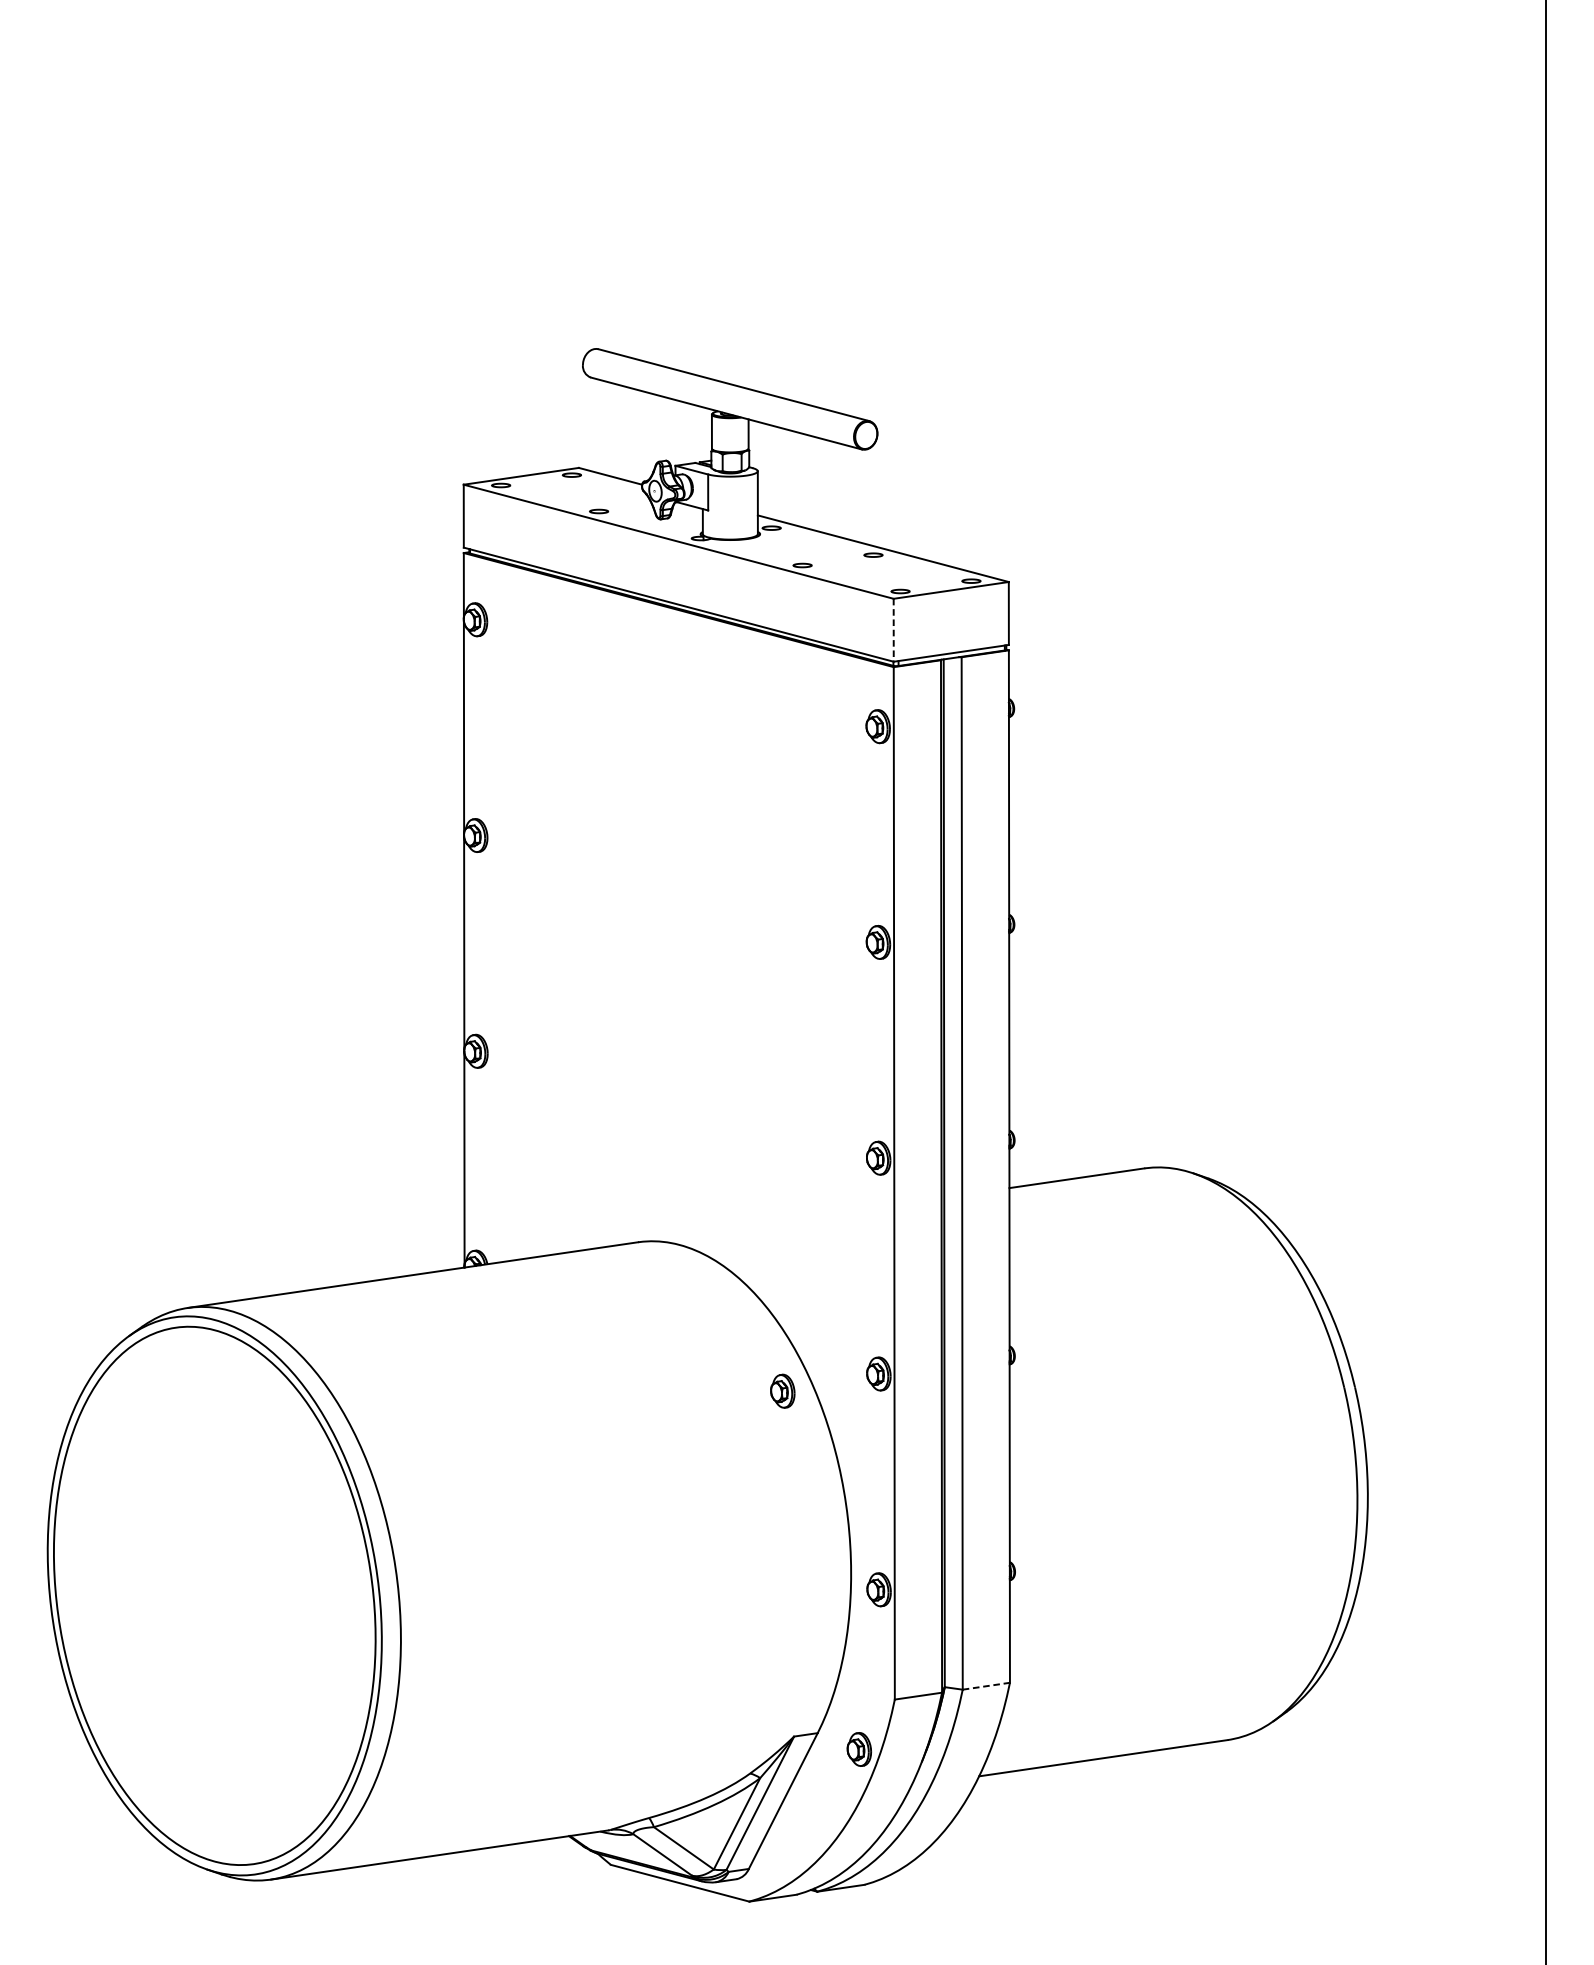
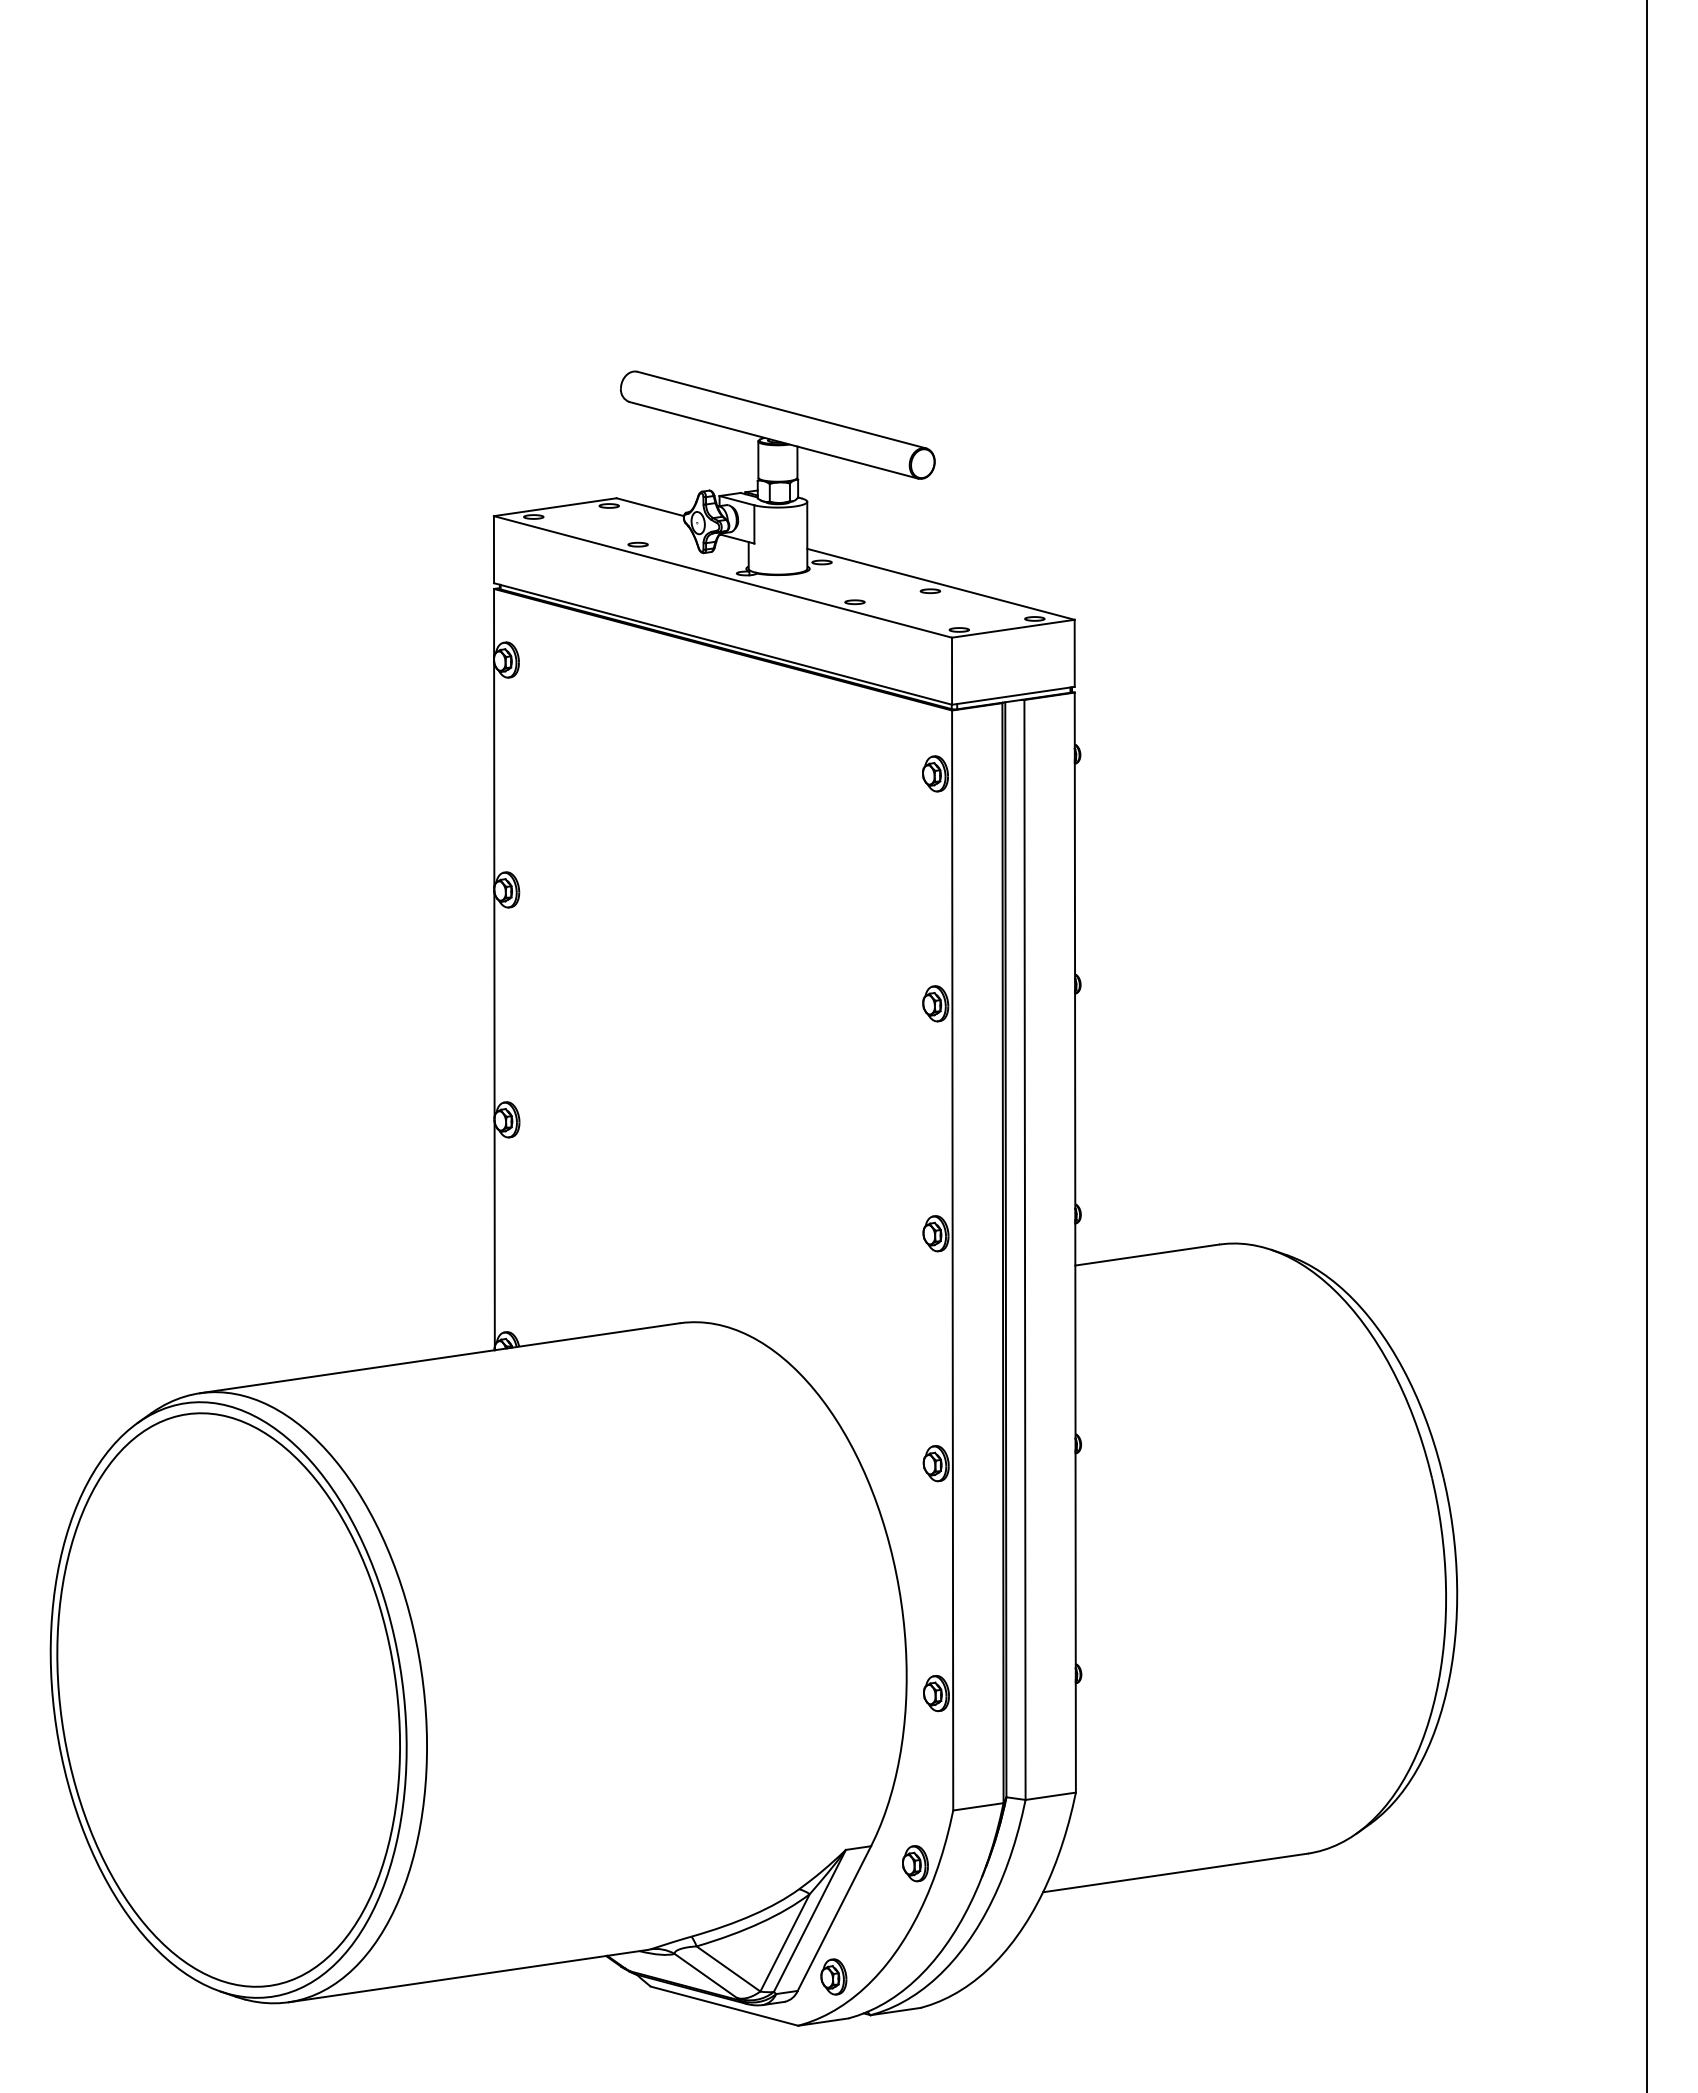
line: (894, 630) -> (952, 671), dashed -> solid
part: (782, 1390) -> (833, 1976), moved
line: (987, 1686) -> (1051, 1796), dashed -> solid

